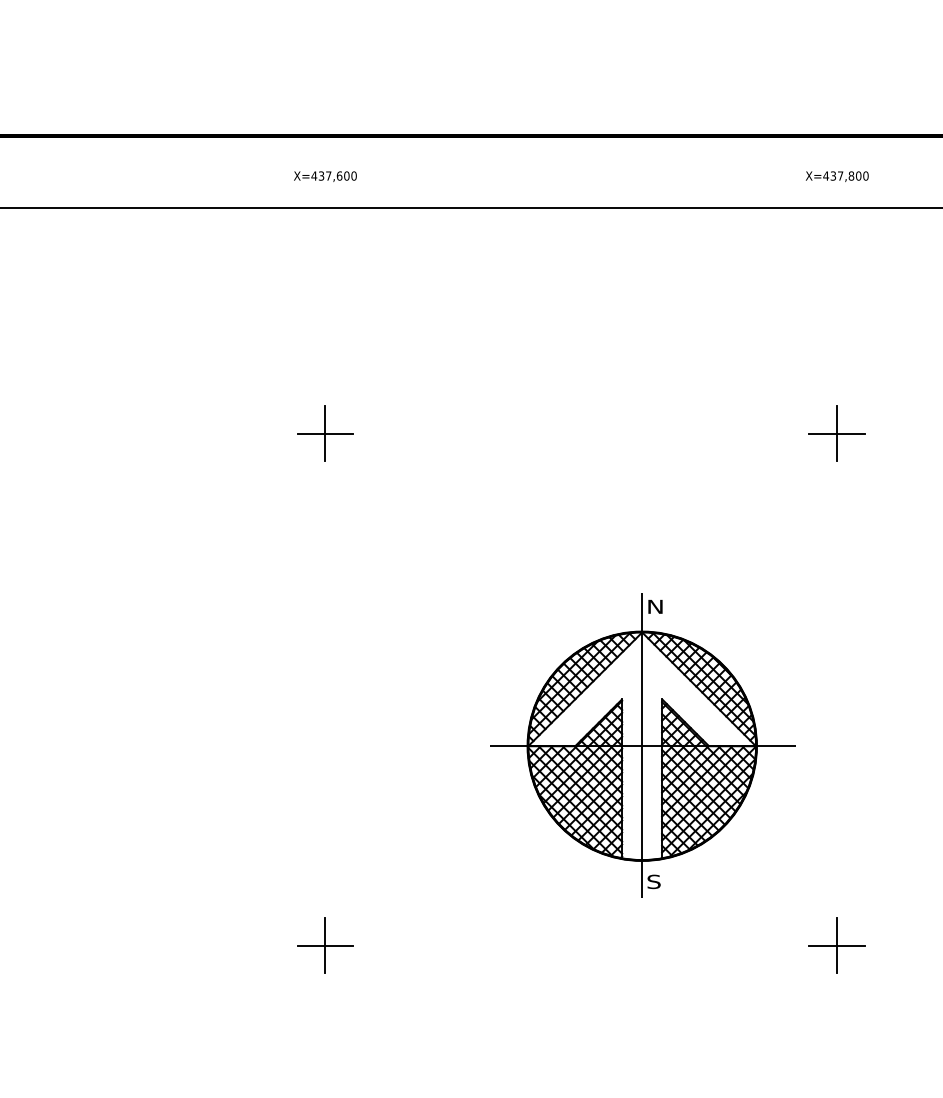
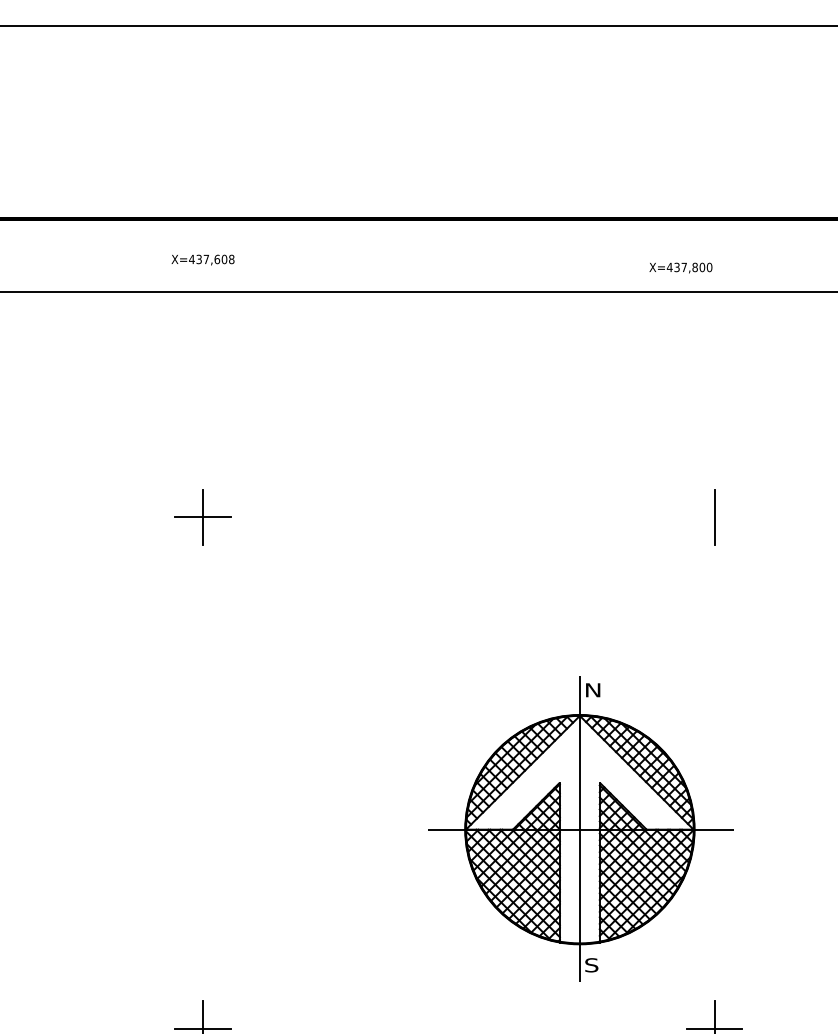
text: (353, 175) -> (231, 258), X=437,600 -> X=437,608
text: (836, 176) -> (680, 267), moved
line: (836, 433) -> (714, 516), removed
part: (642, 745) -> (580, 828), moved

